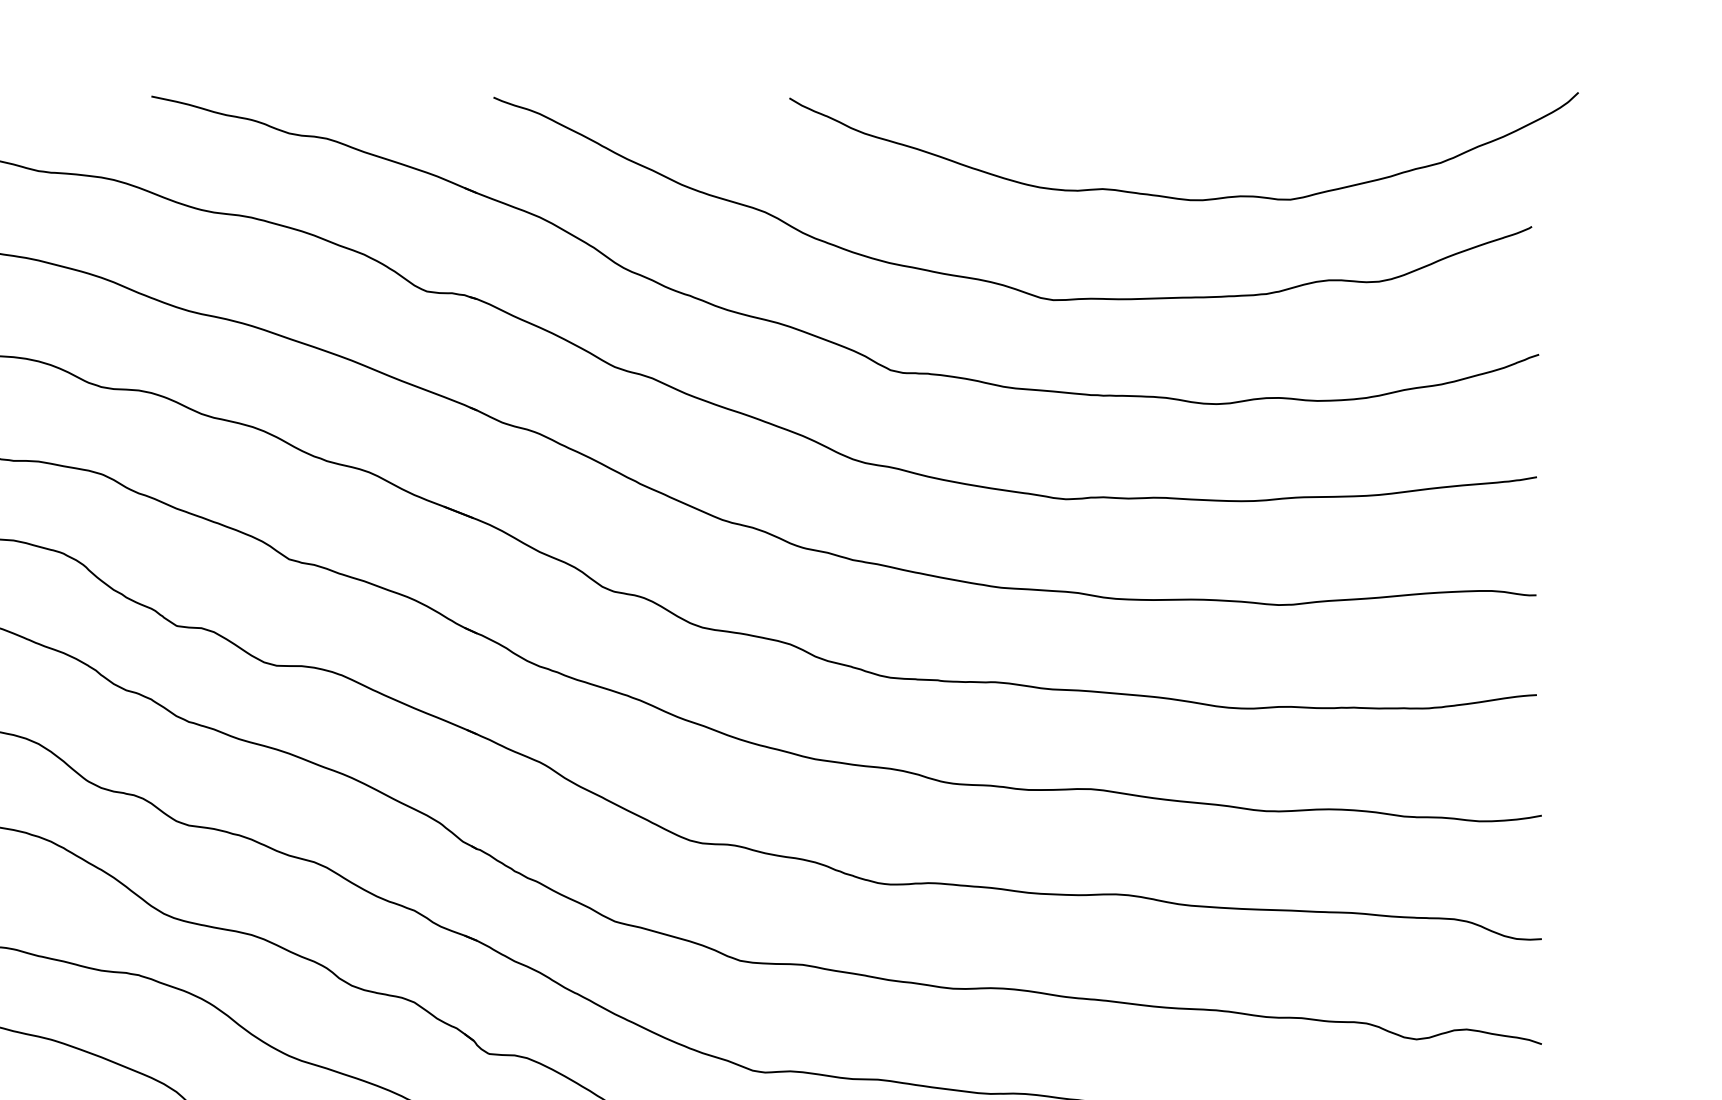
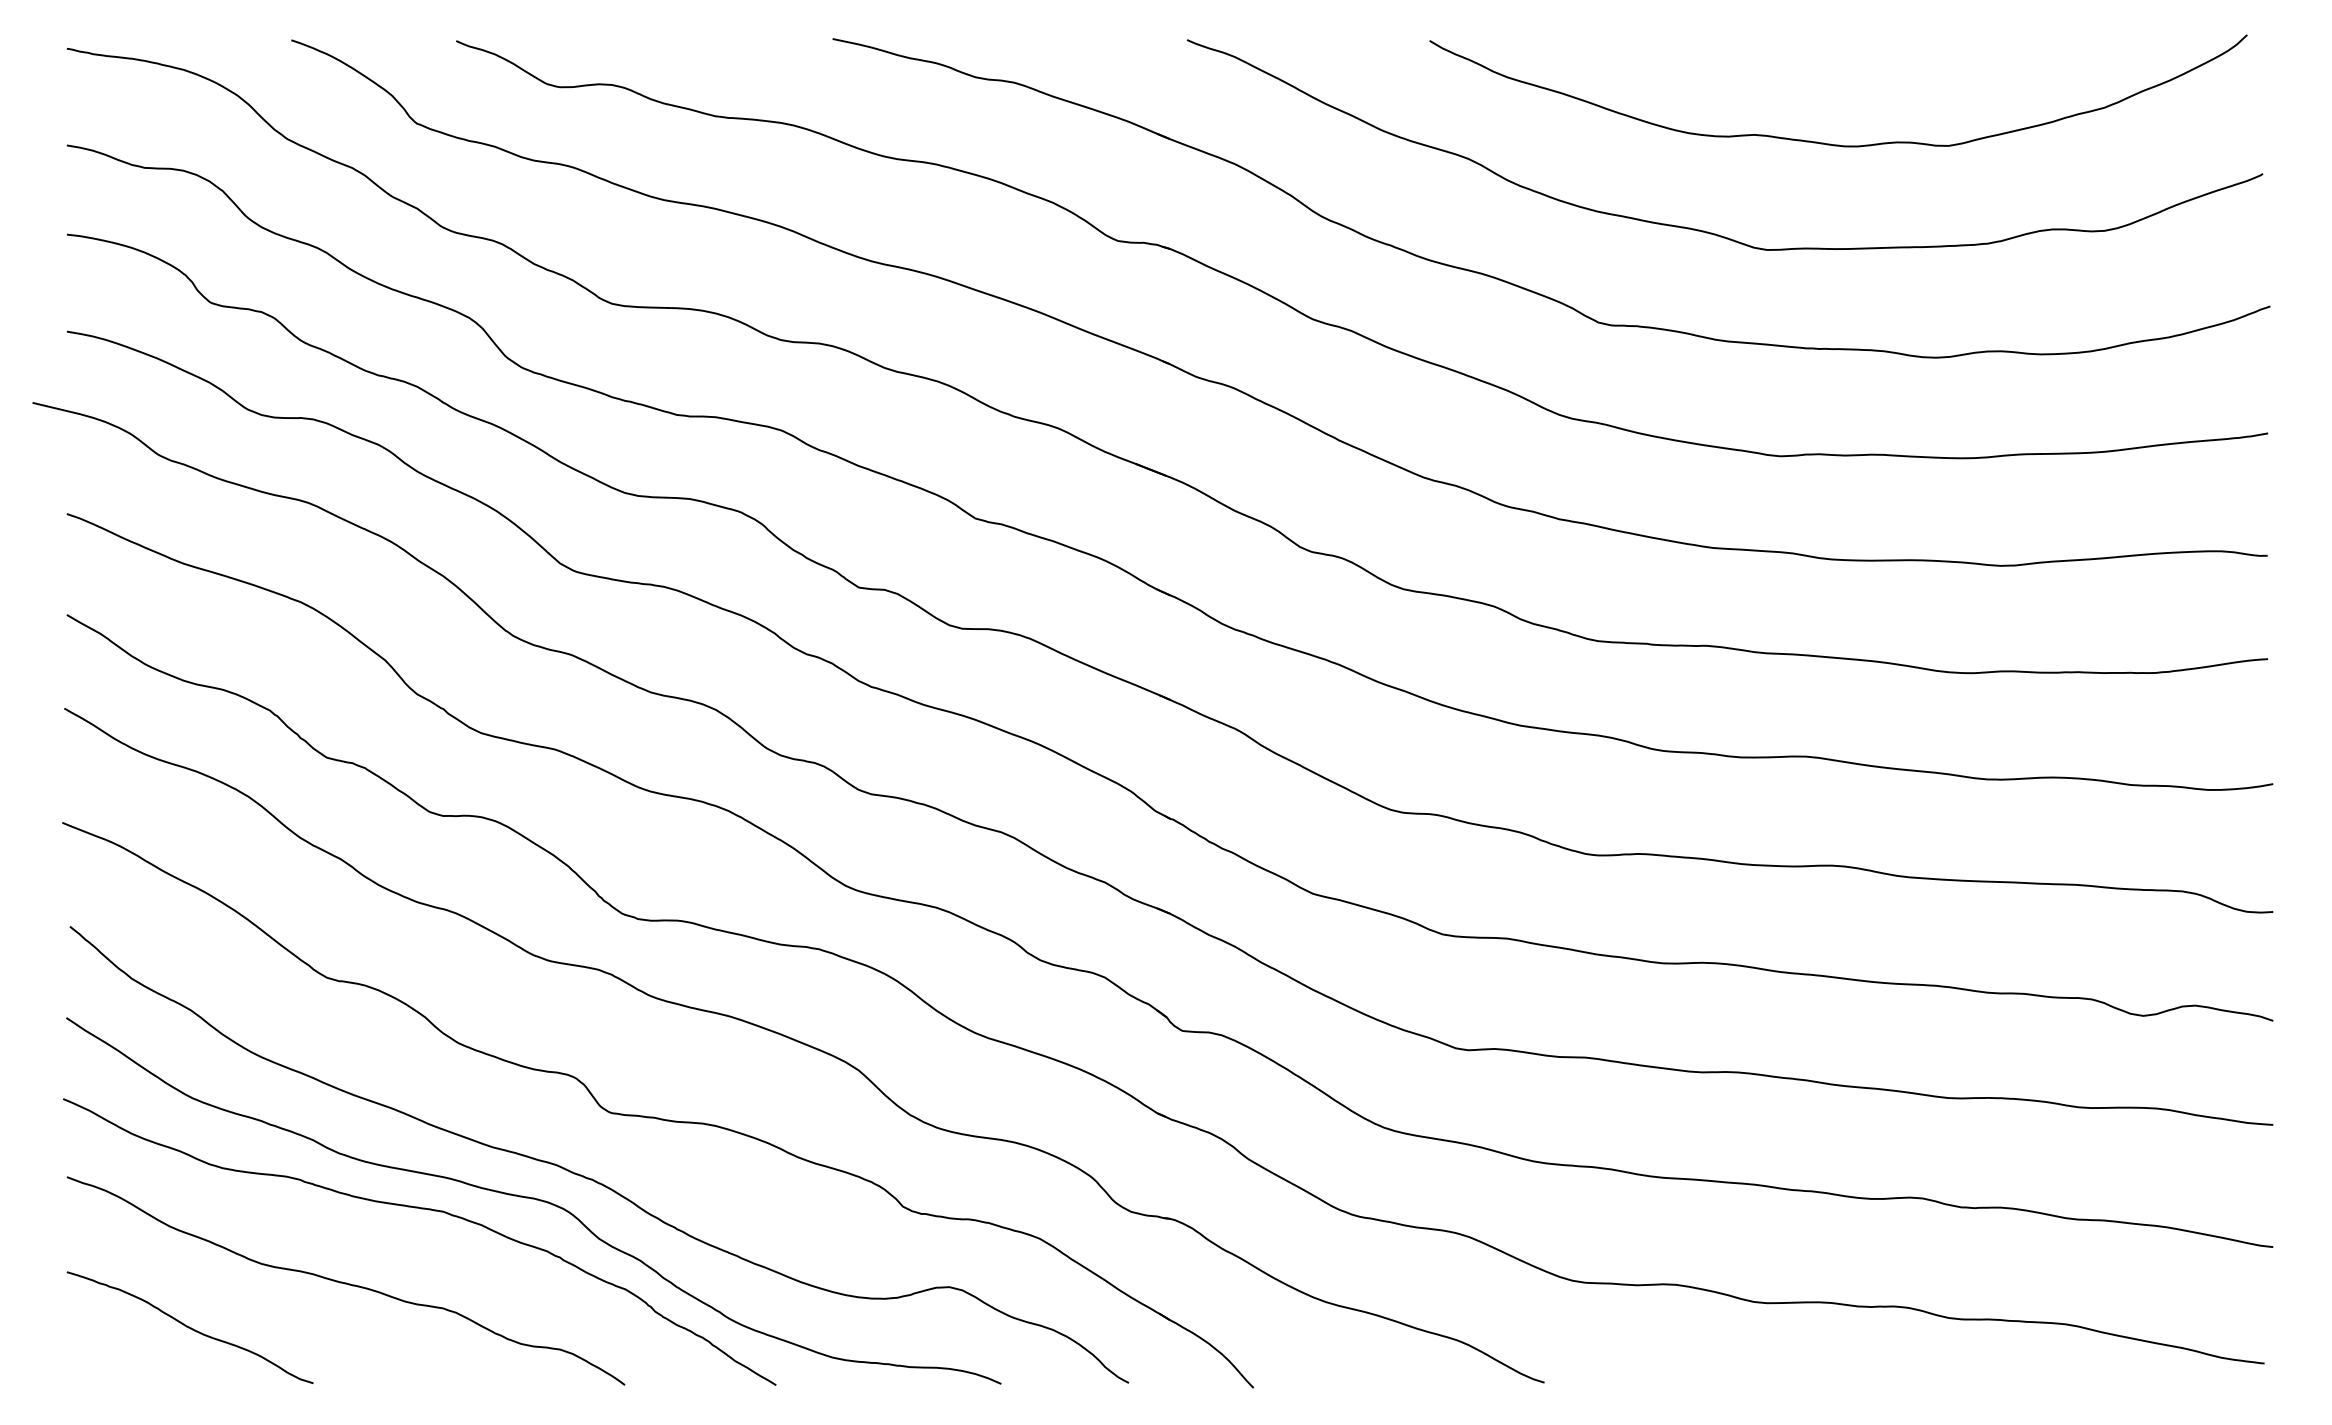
curve: (1176, 197) -> (1830, 143), moved

